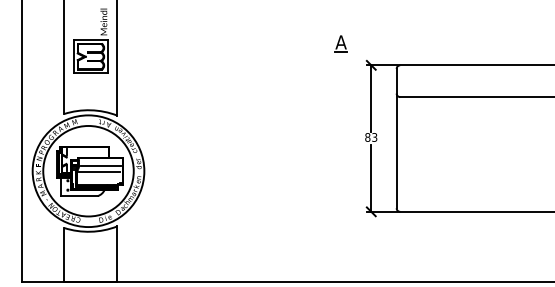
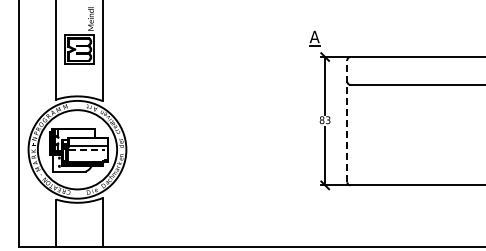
part: (340, 44) -> (314, 38), moved
line: (396, 137) -> (347, 120), solid -> dashed
line: (99, 172) -> (87, 150), solid -> dashed

